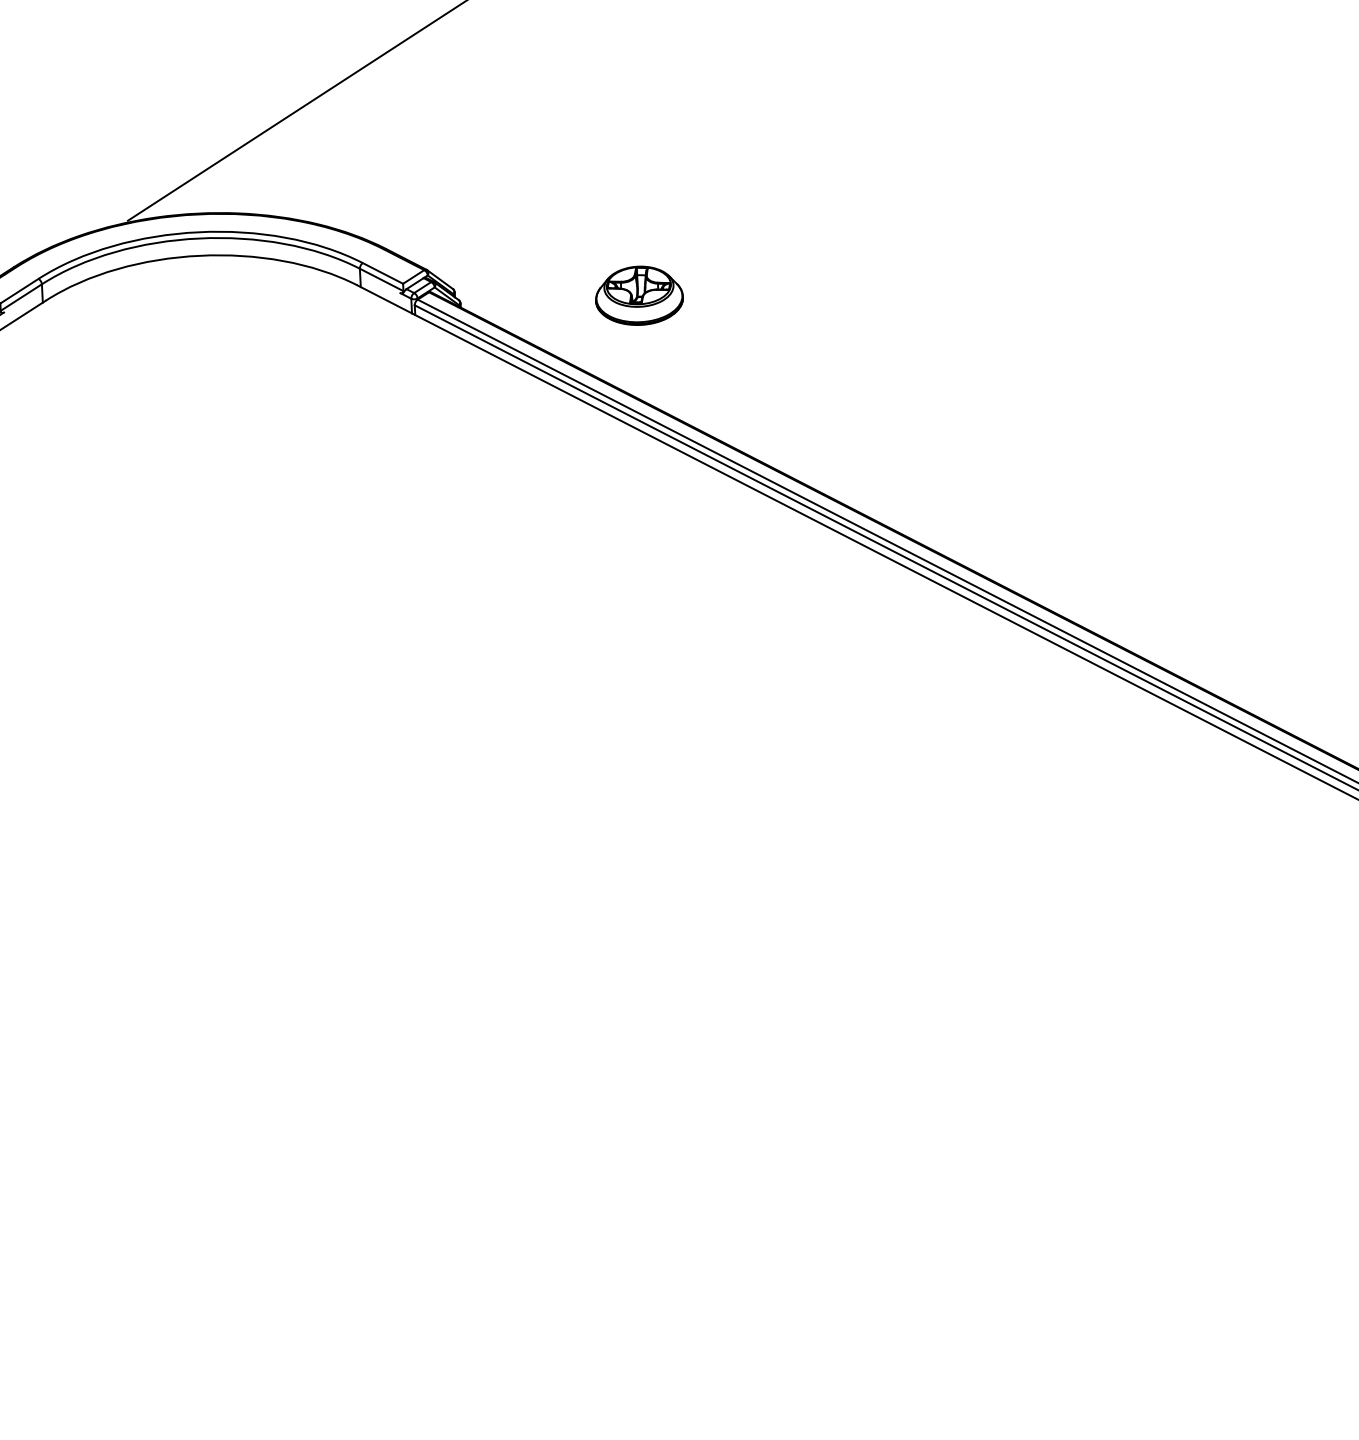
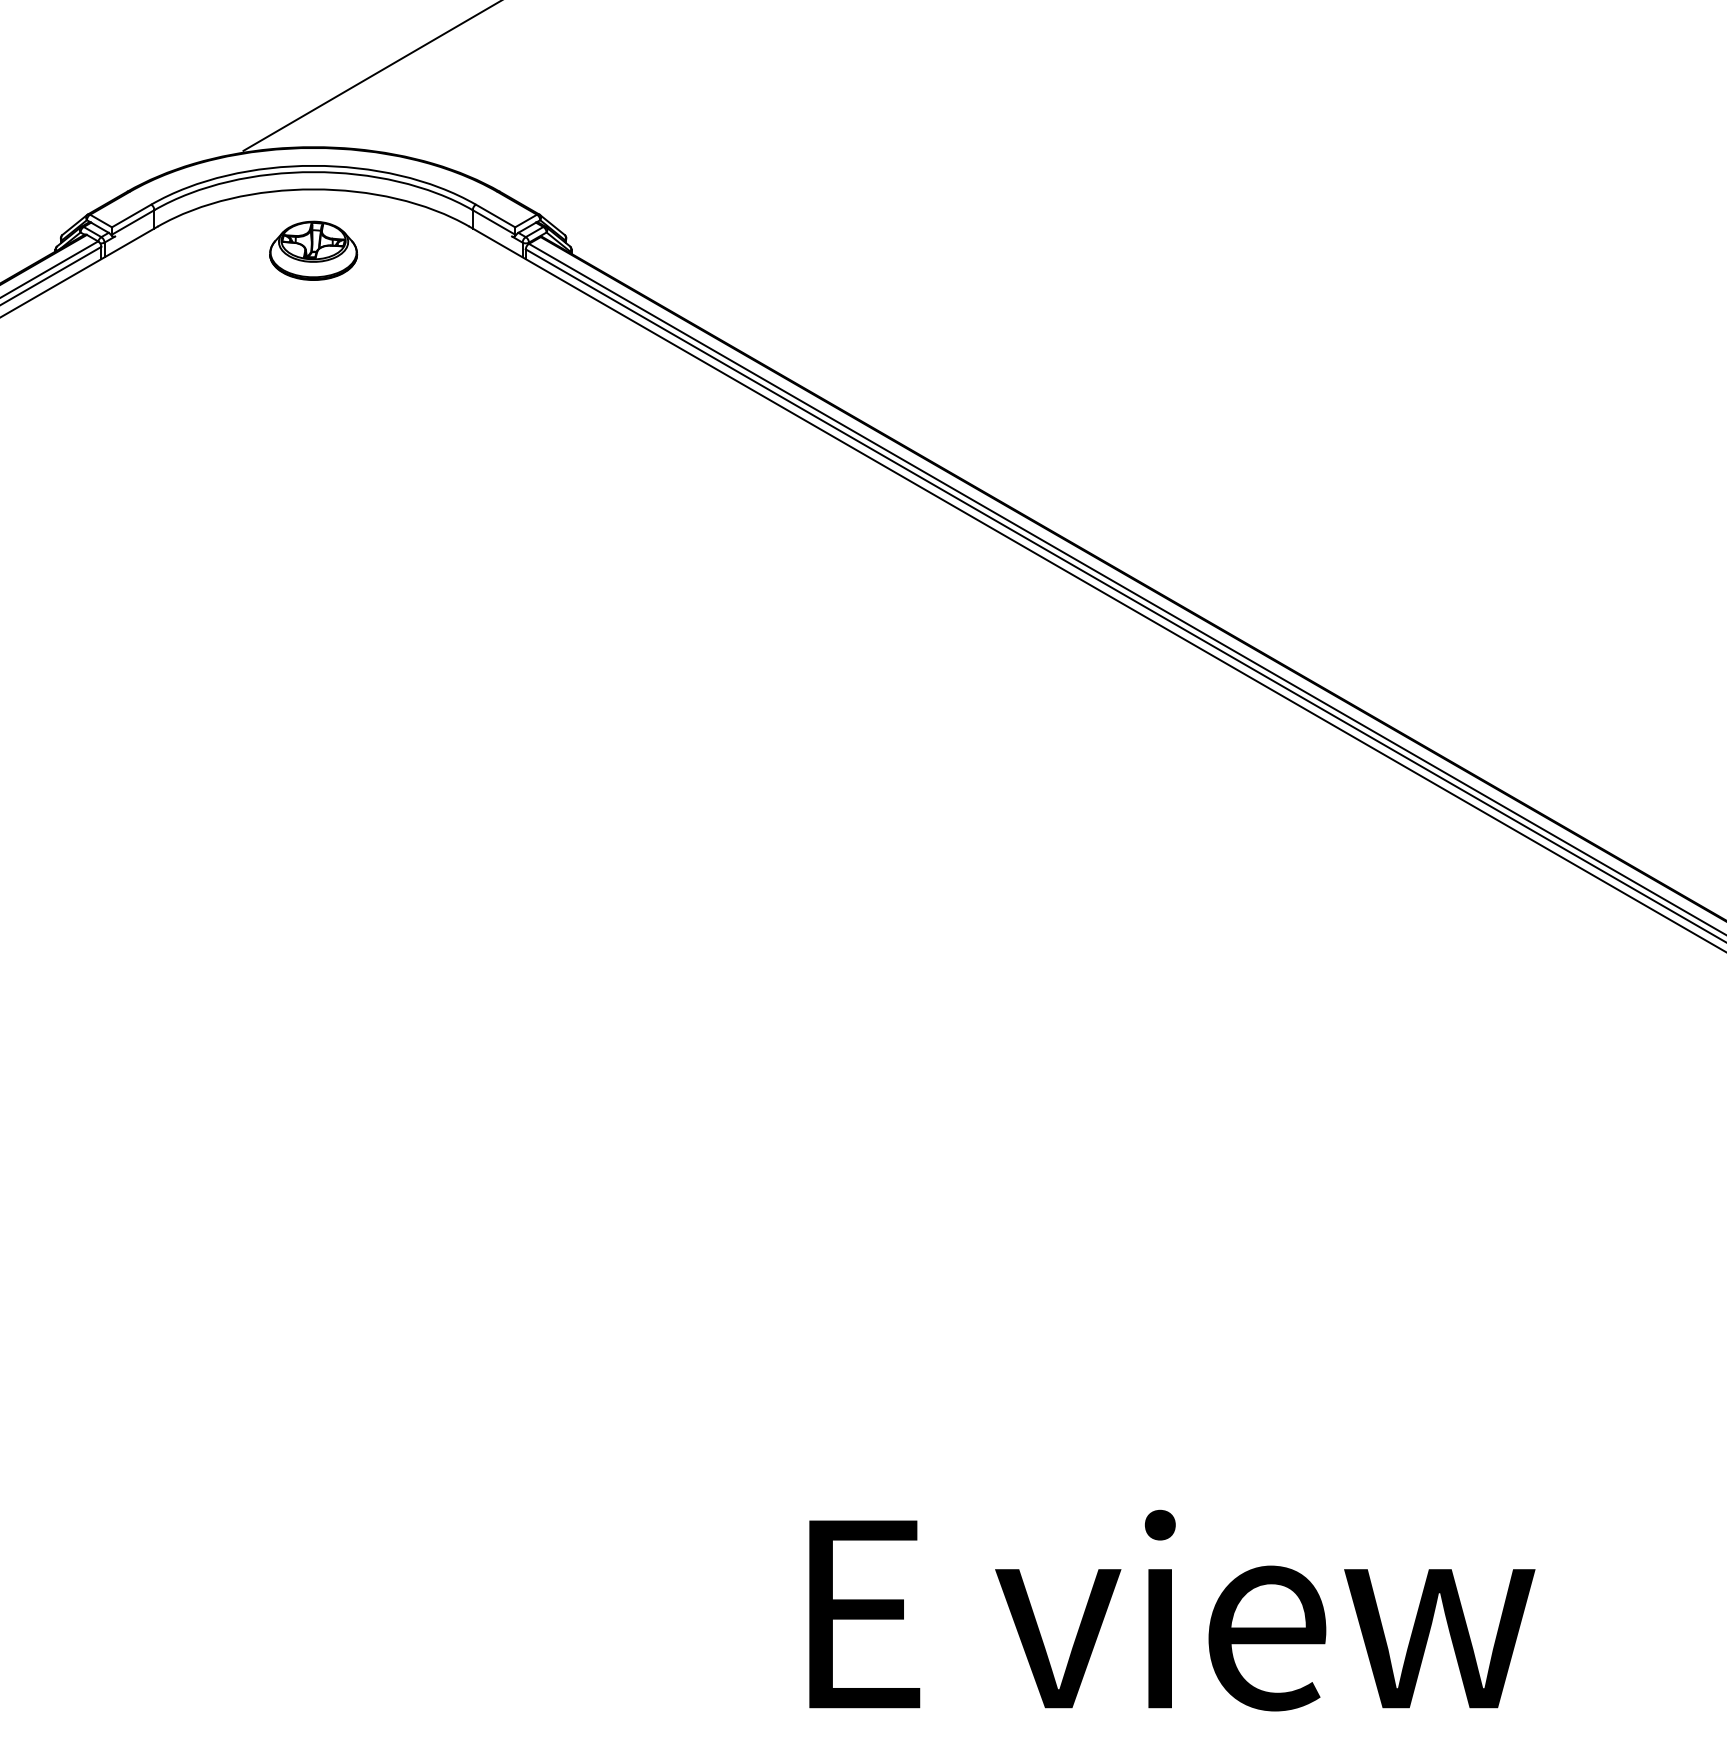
part: (639, 295) -> (313, 250), moved

